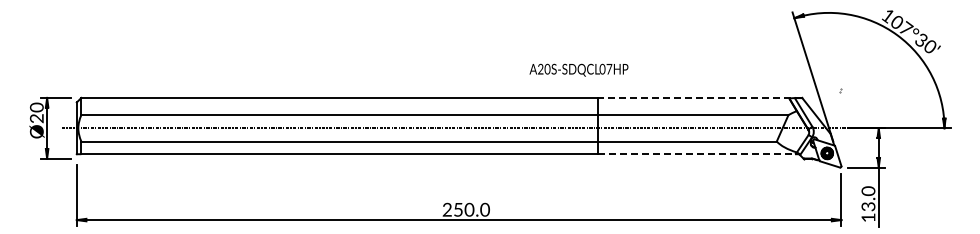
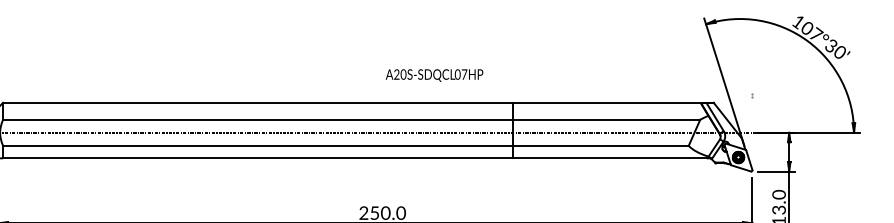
text: (578, 69) -> (434, 74), moved
line: (699, 97) -> (612, 102), dashed -> solid
line: (697, 154) -> (610, 158), dashed -> solid

